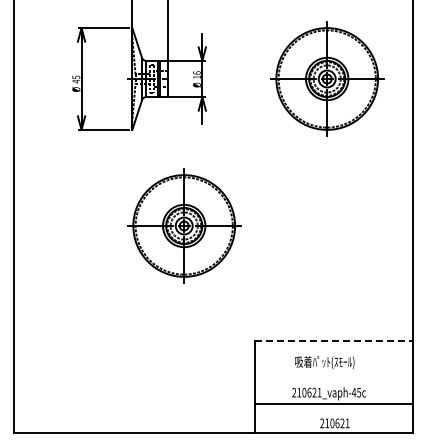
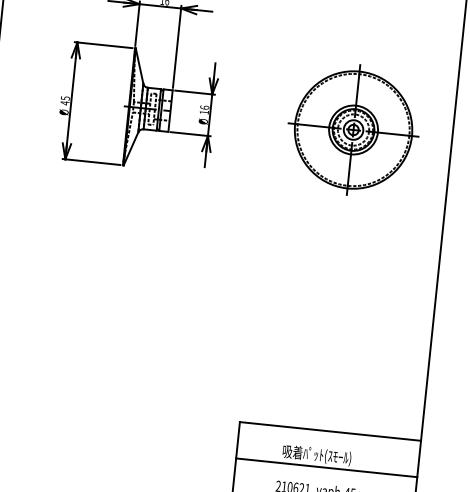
part: (184, 225) -> (172, 281), removed
line: (334, 340) -> (330, 431), dashed -> solid
line: (334, 372) -> (327, 467), added

